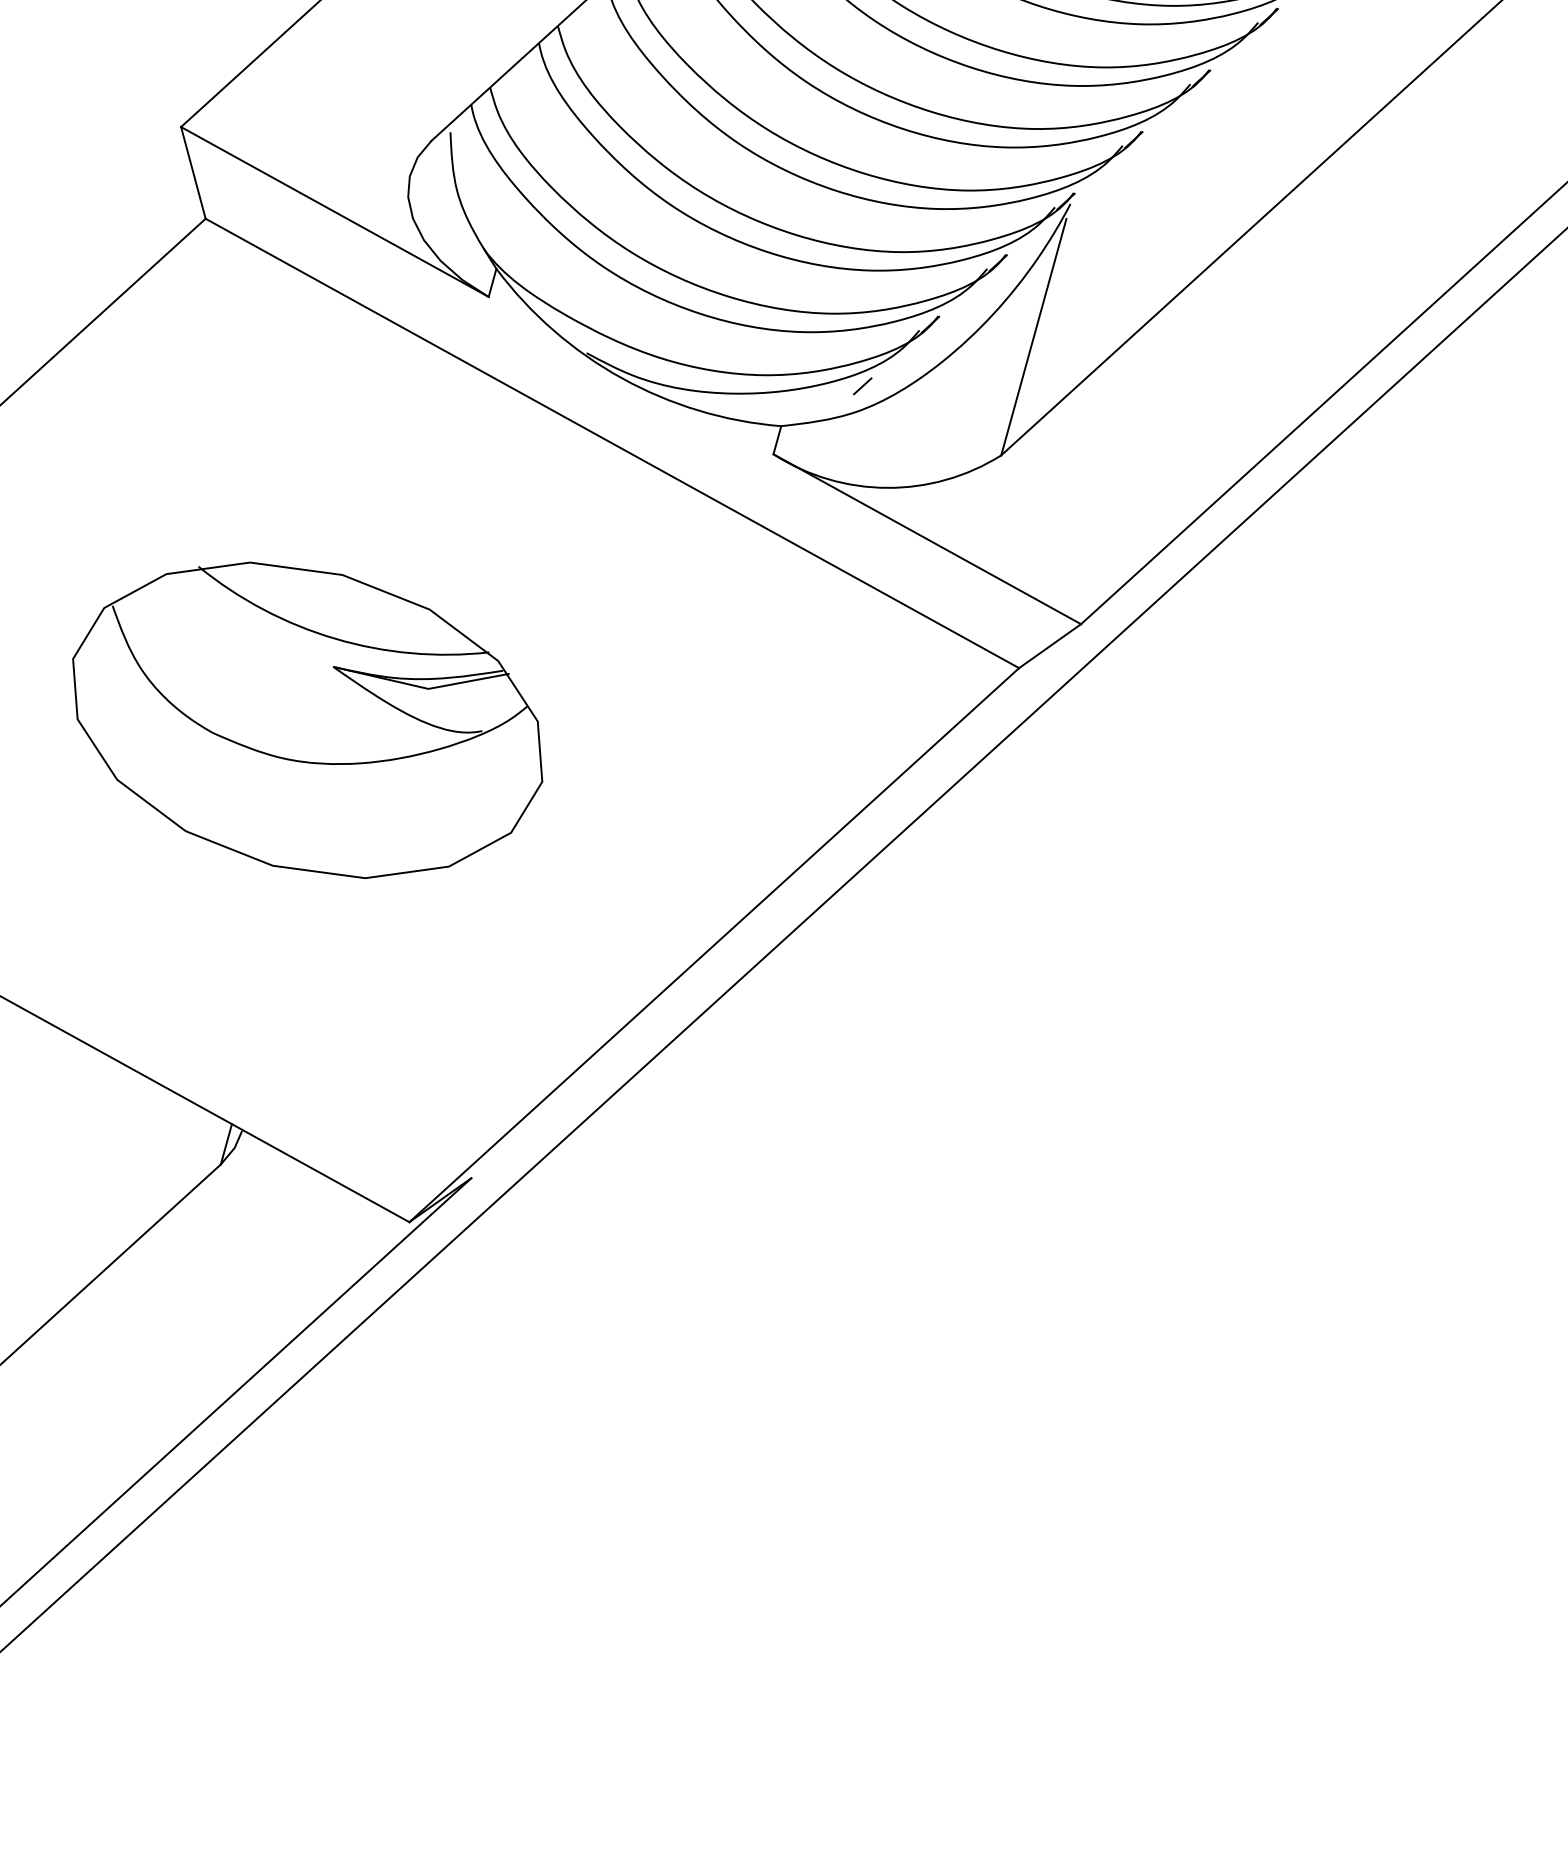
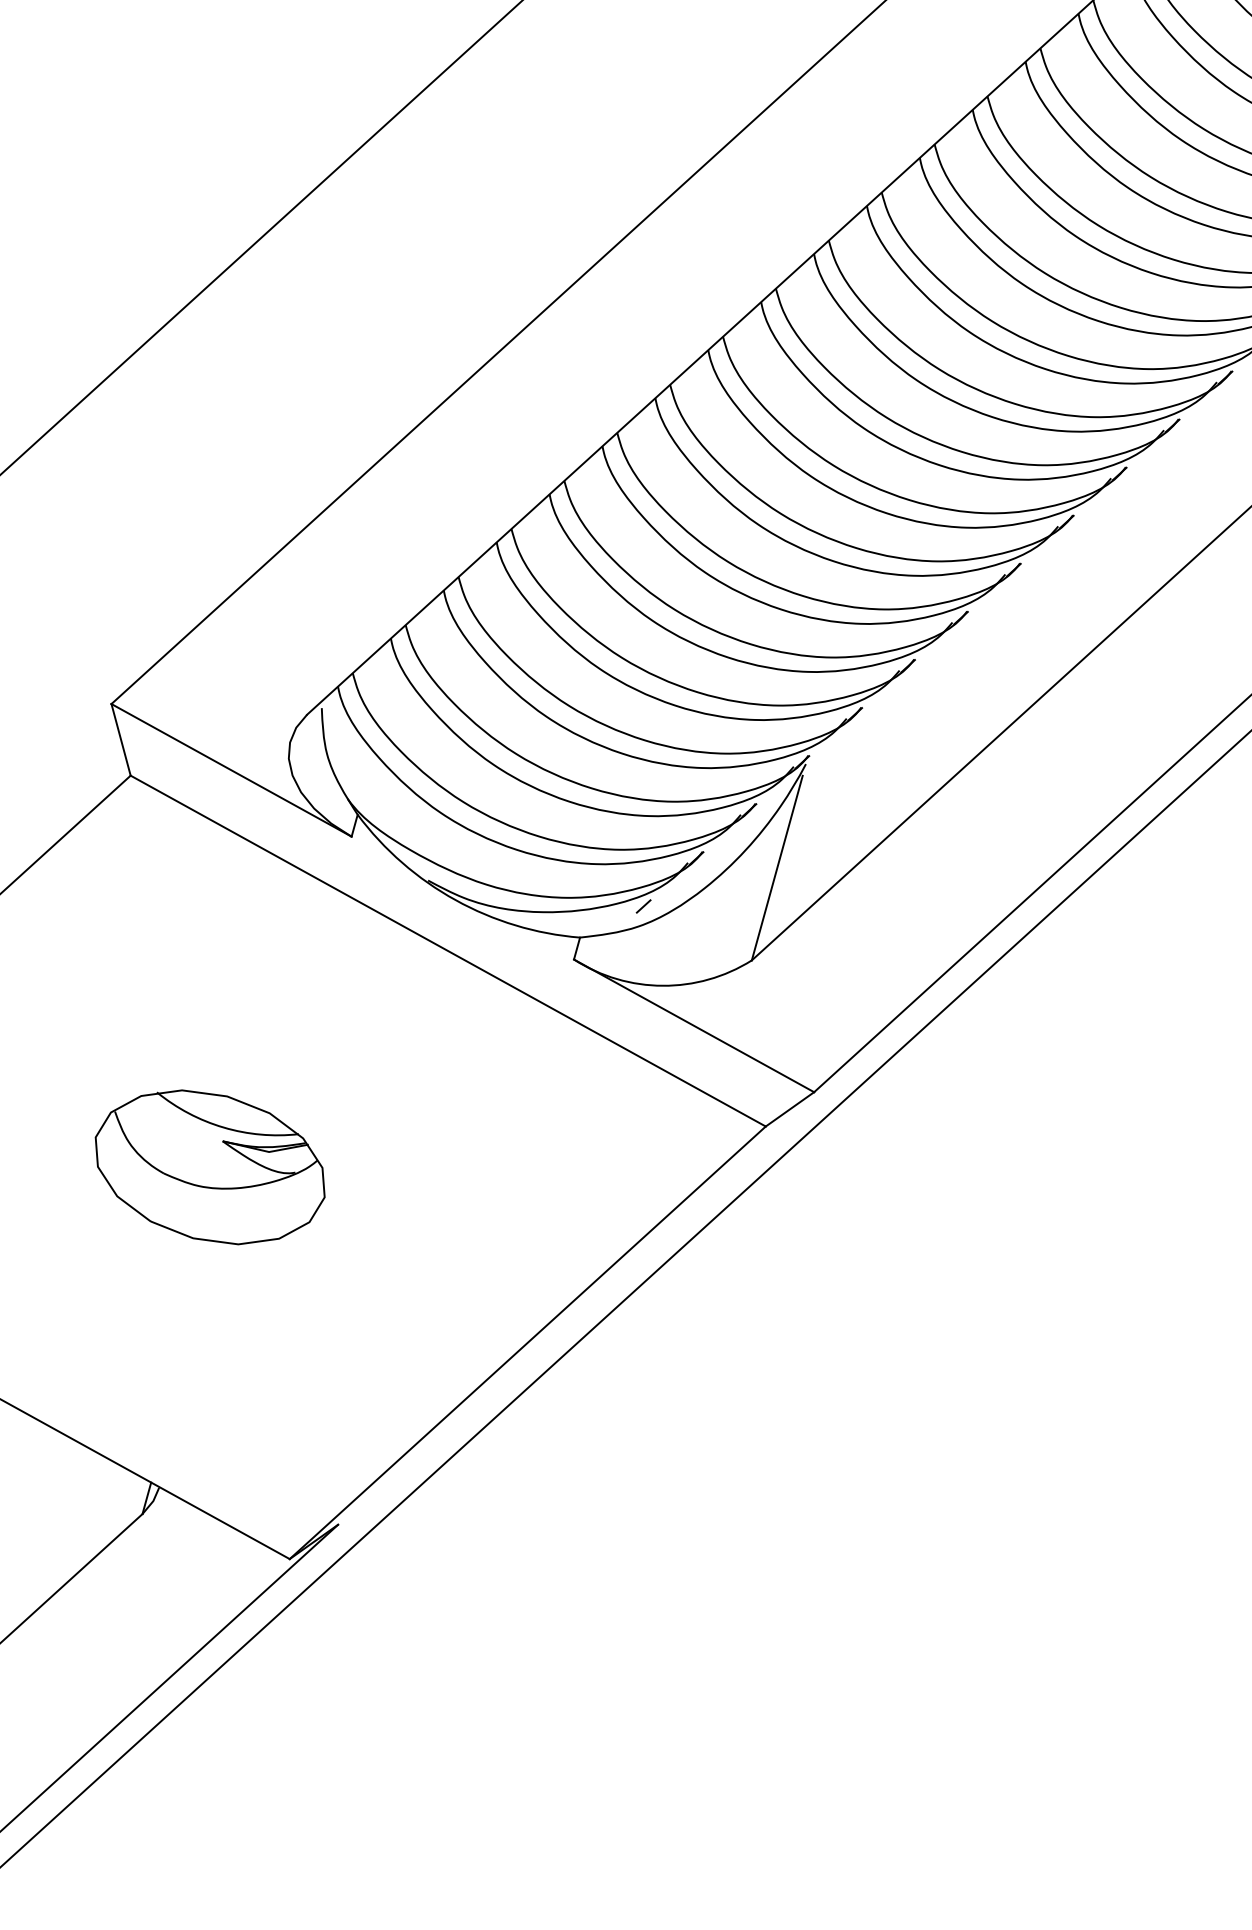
part: (306, 720) -> (209, 1167), size x0.62

